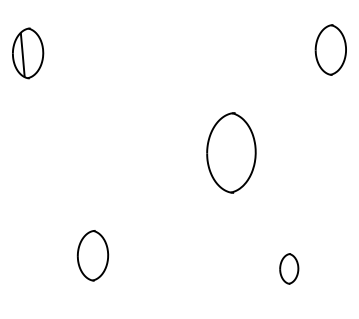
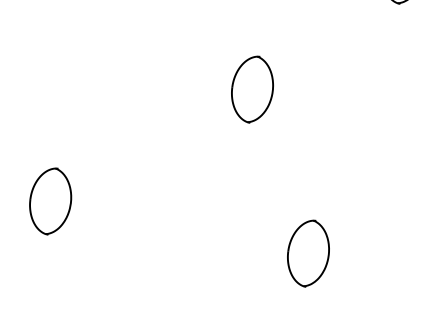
part: (231, 152) -> (252, 88), size x0.62
part: (289, 268) -> (309, 253), size x1.67

